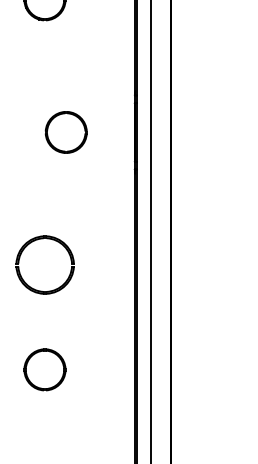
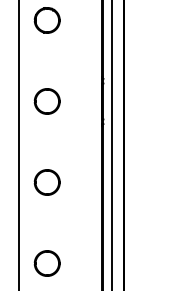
part: (64, 132) -> (46, 101), moved
part: (43, 265) -> (46, 182), size x0.71
part: (43, 369) -> (46, 263), moved

